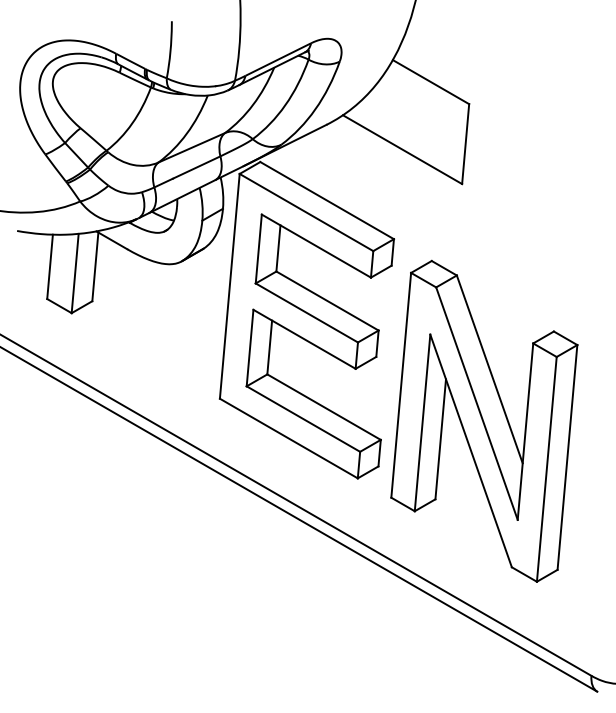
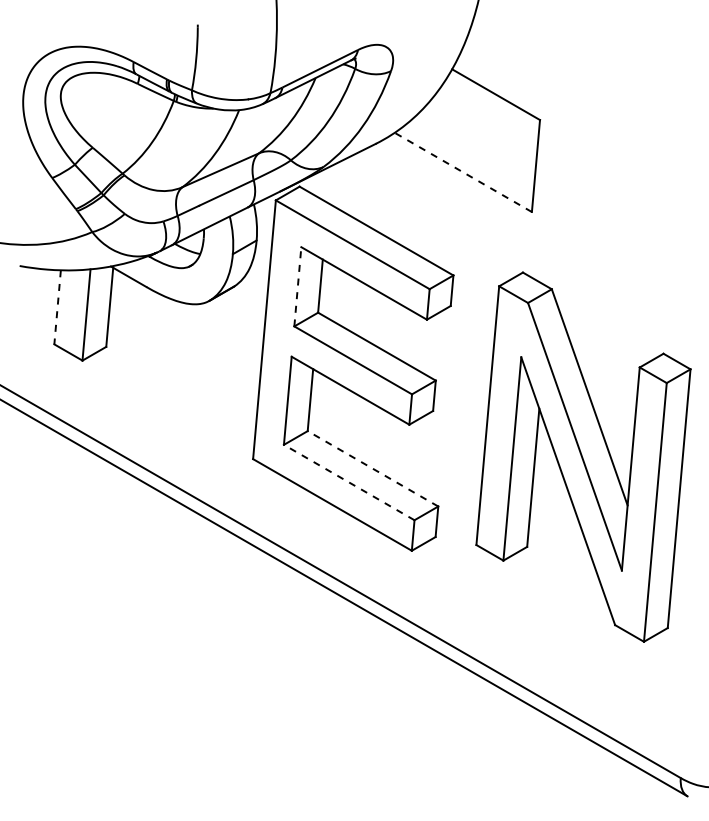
line: (401, 149) -> (462, 172), solid -> dashed
line: (258, 248) -> (297, 286), solid -> dashed
line: (49, 267) -> (57, 307), solid -> dashed
line: (323, 406) -> (372, 468), solid -> dashed
line: (302, 419) -> (348, 482), solid -> dashed
part: (484, 420) -> (583, 456), moved

